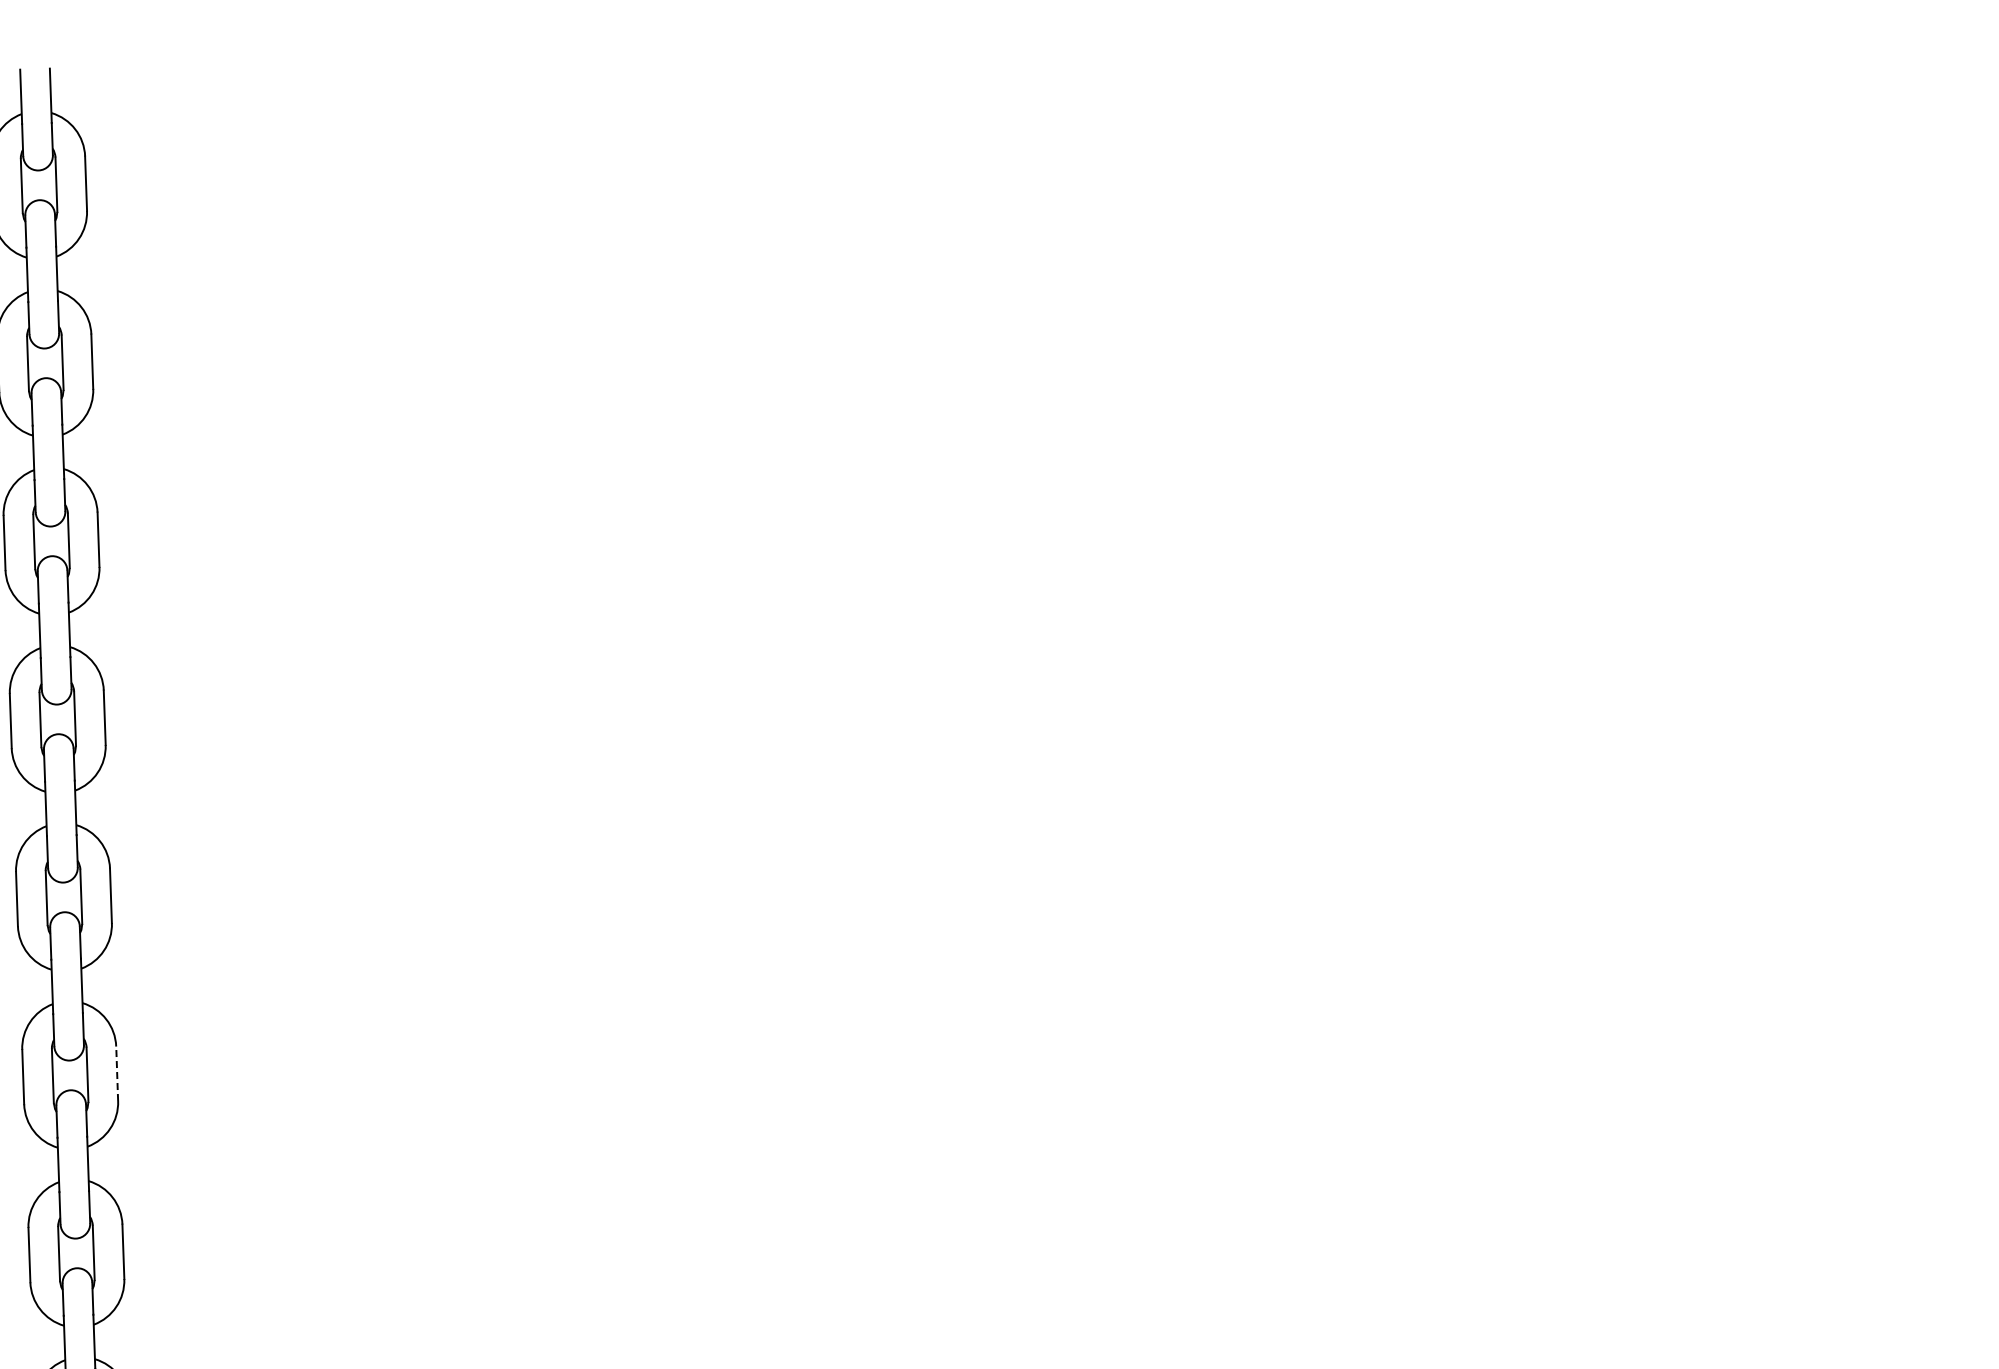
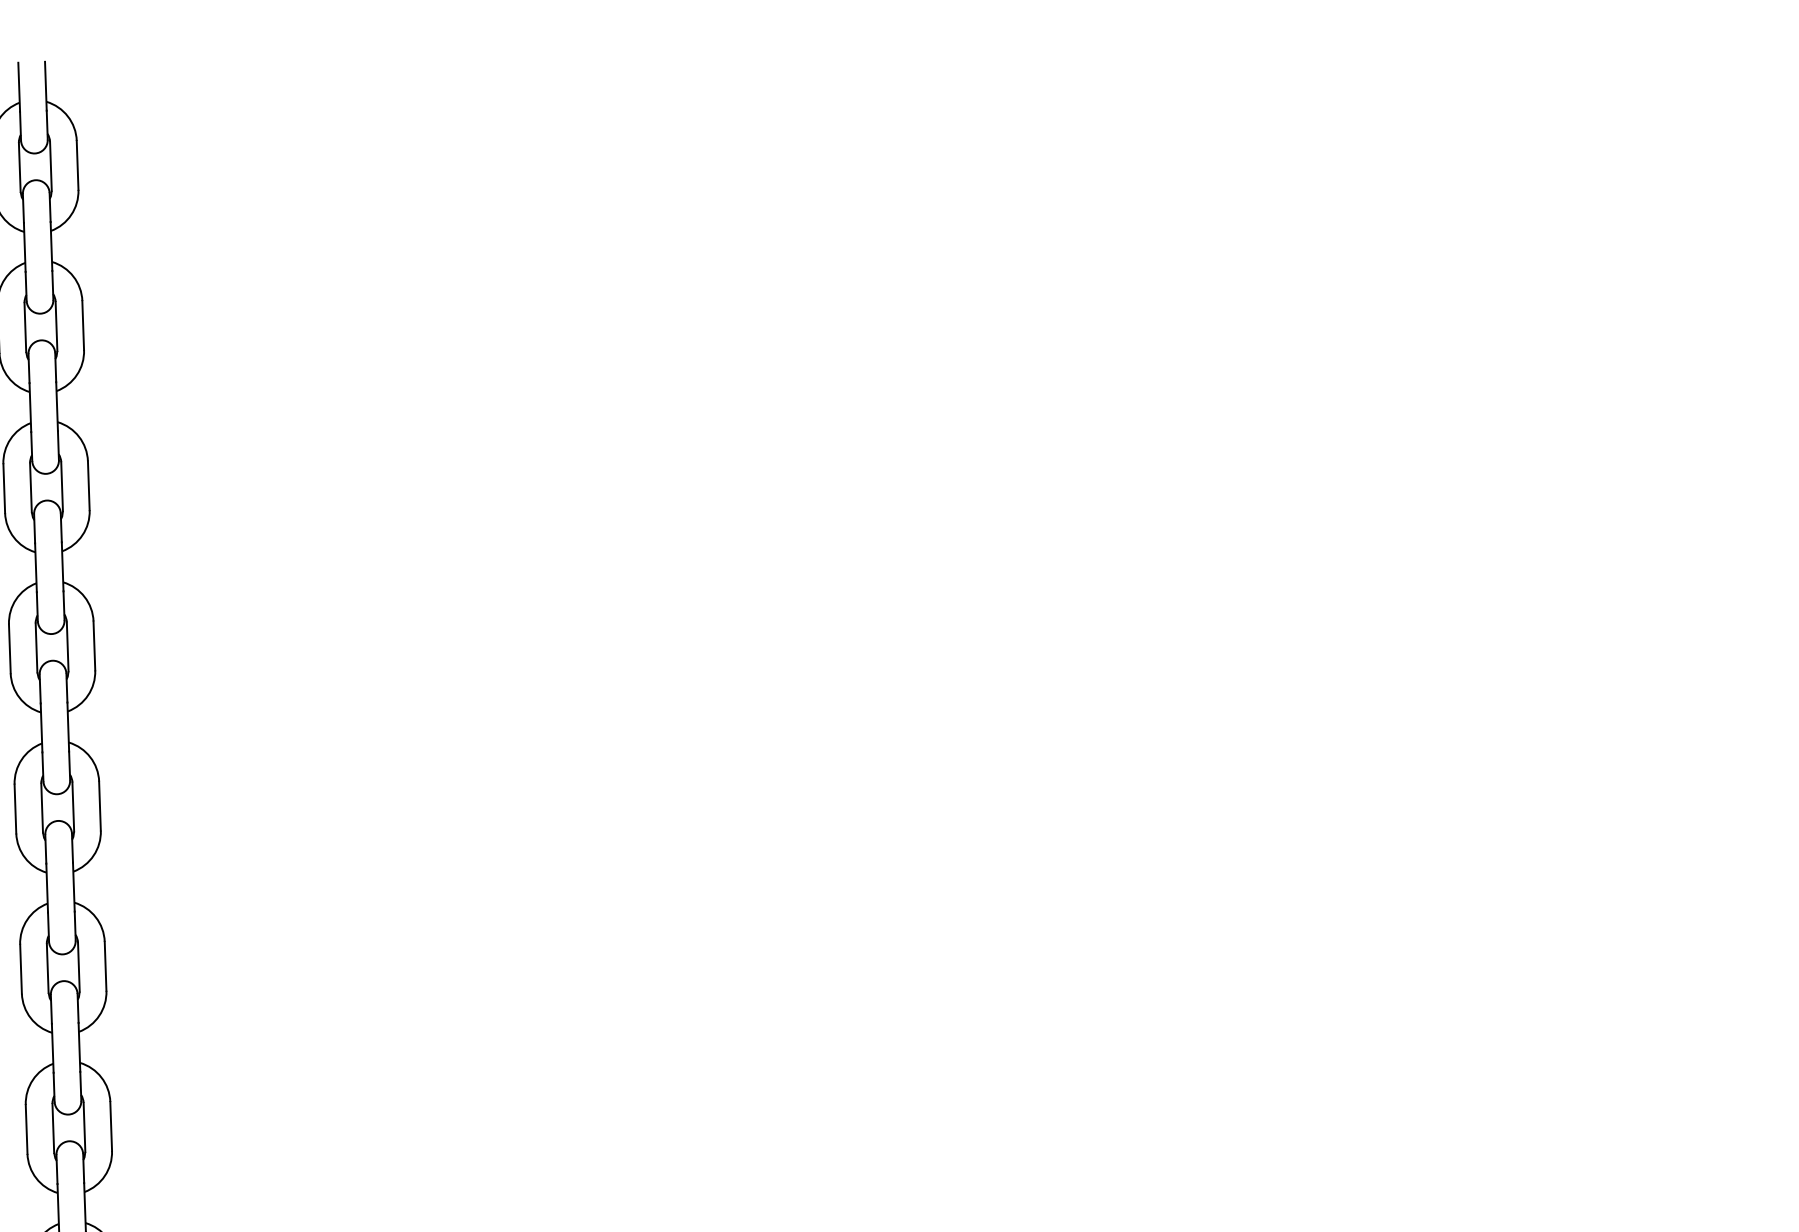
line: (117, 1073) -> (105, 966), dashed -> solid

